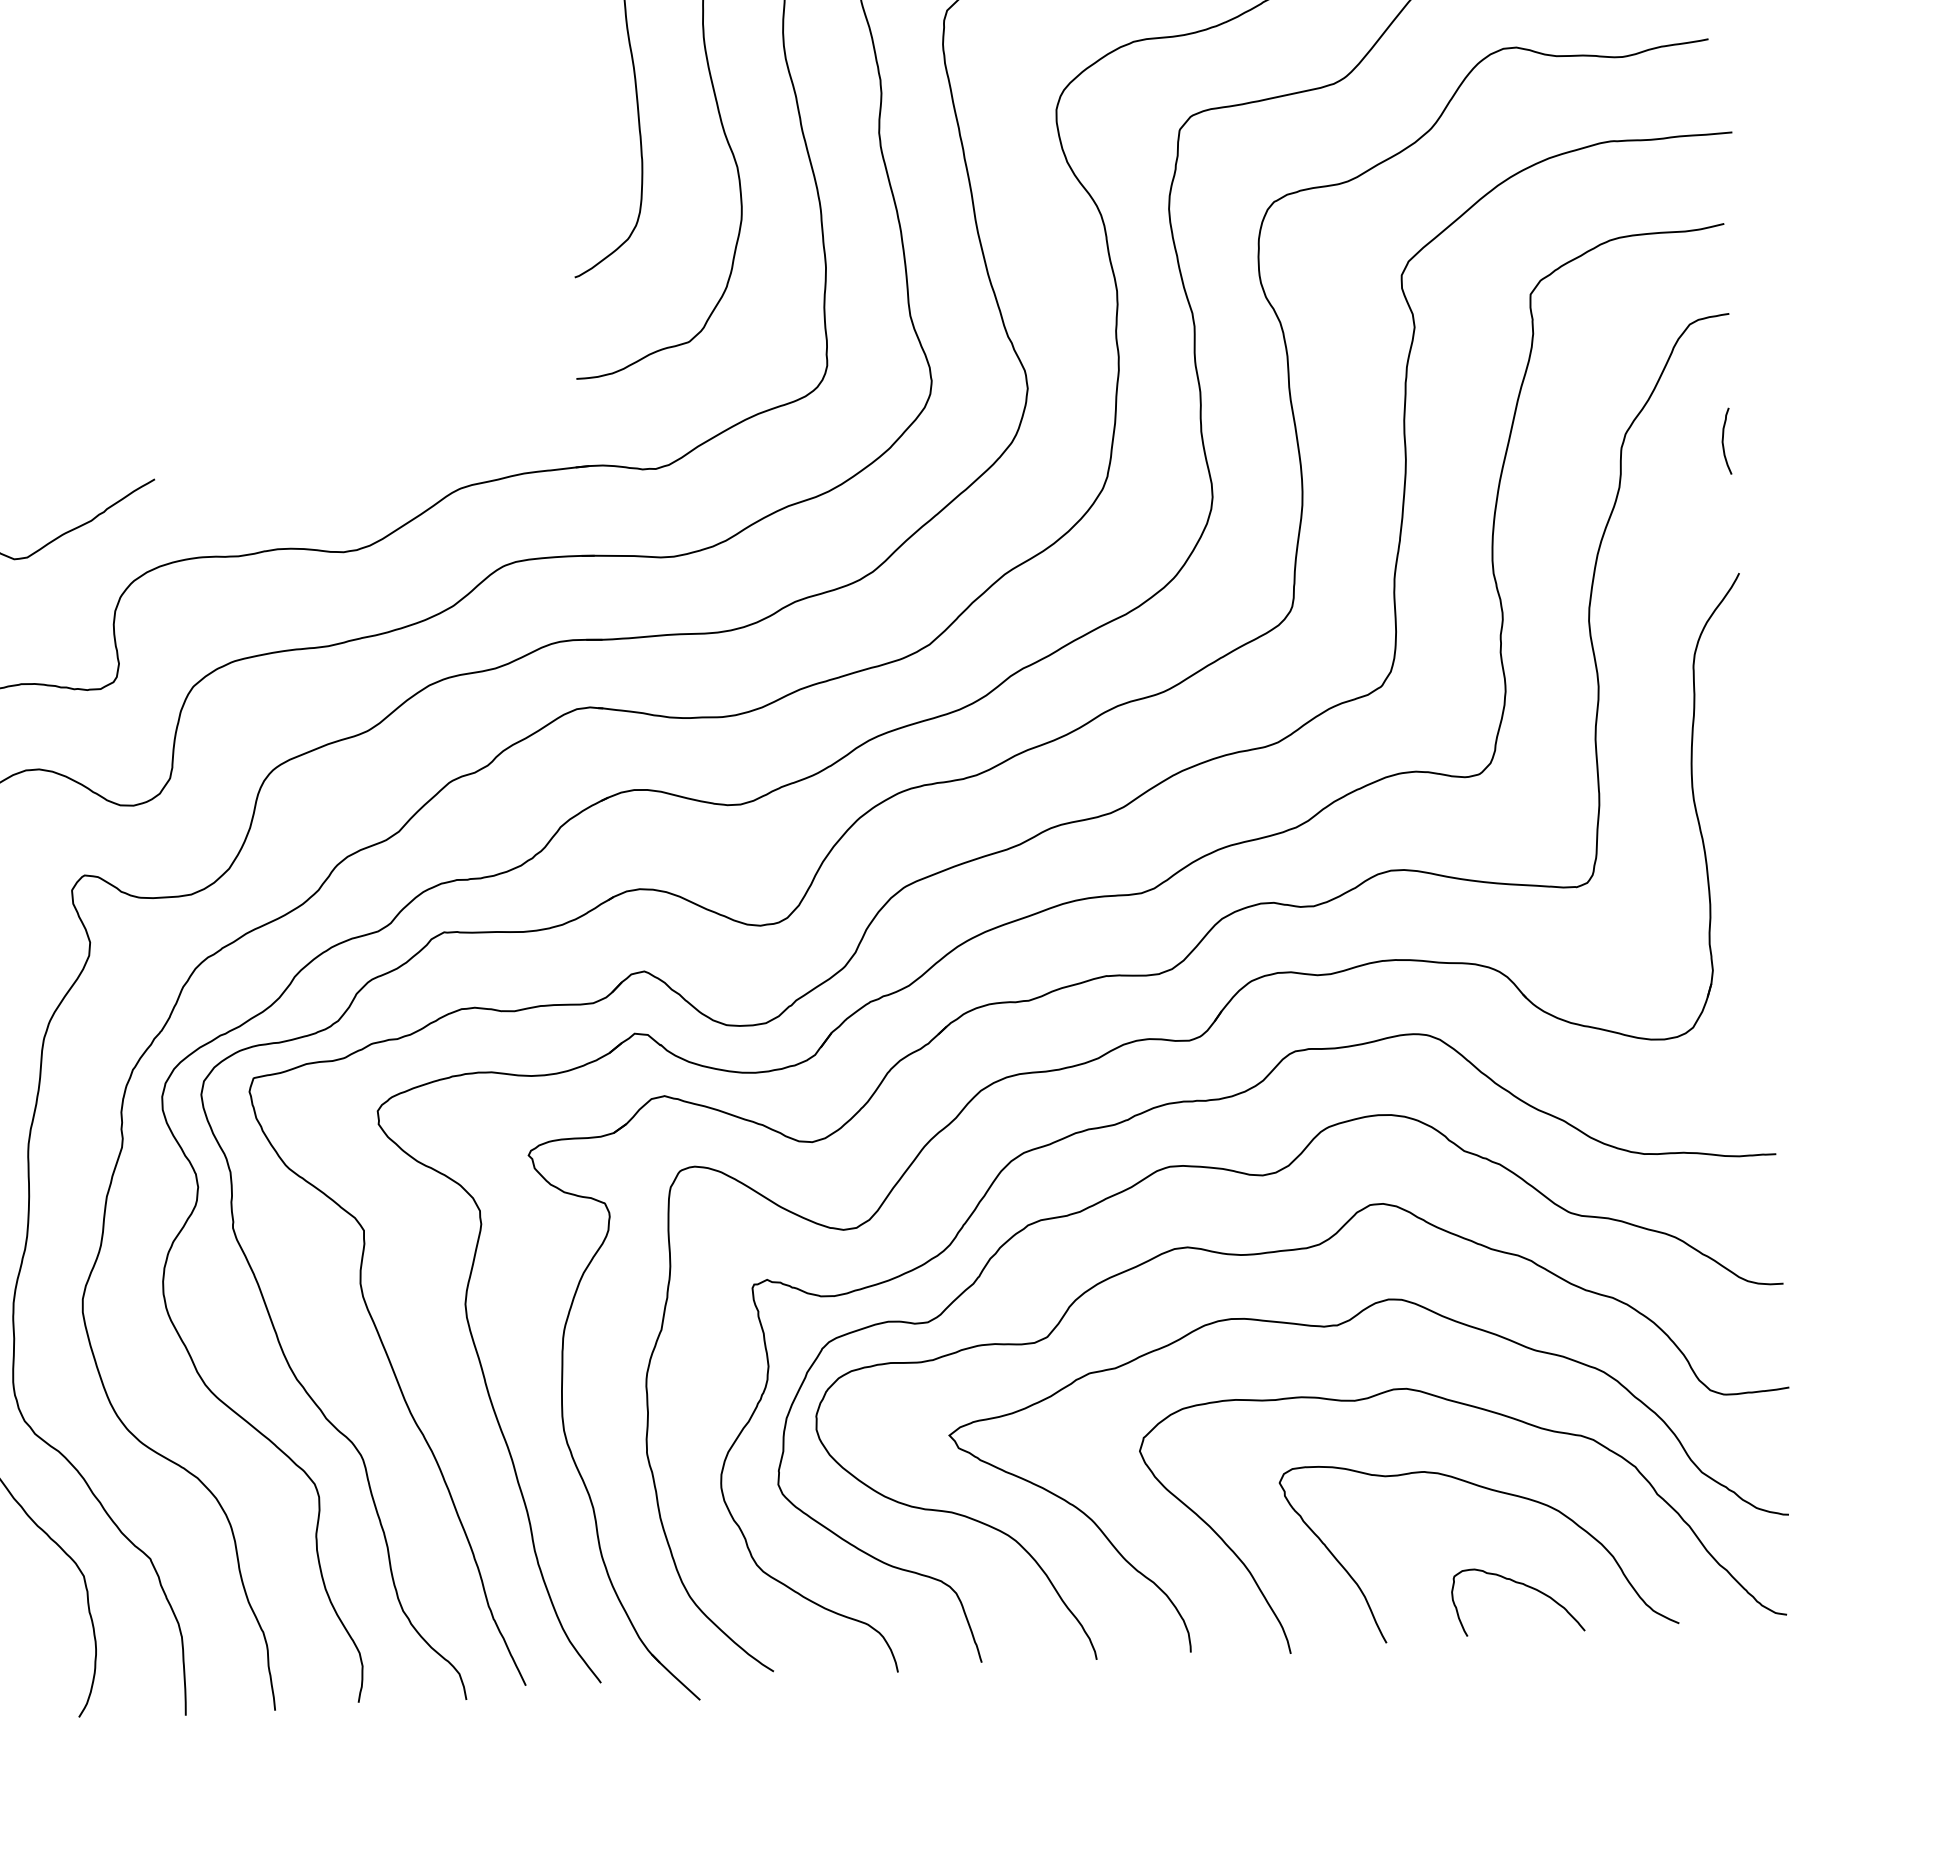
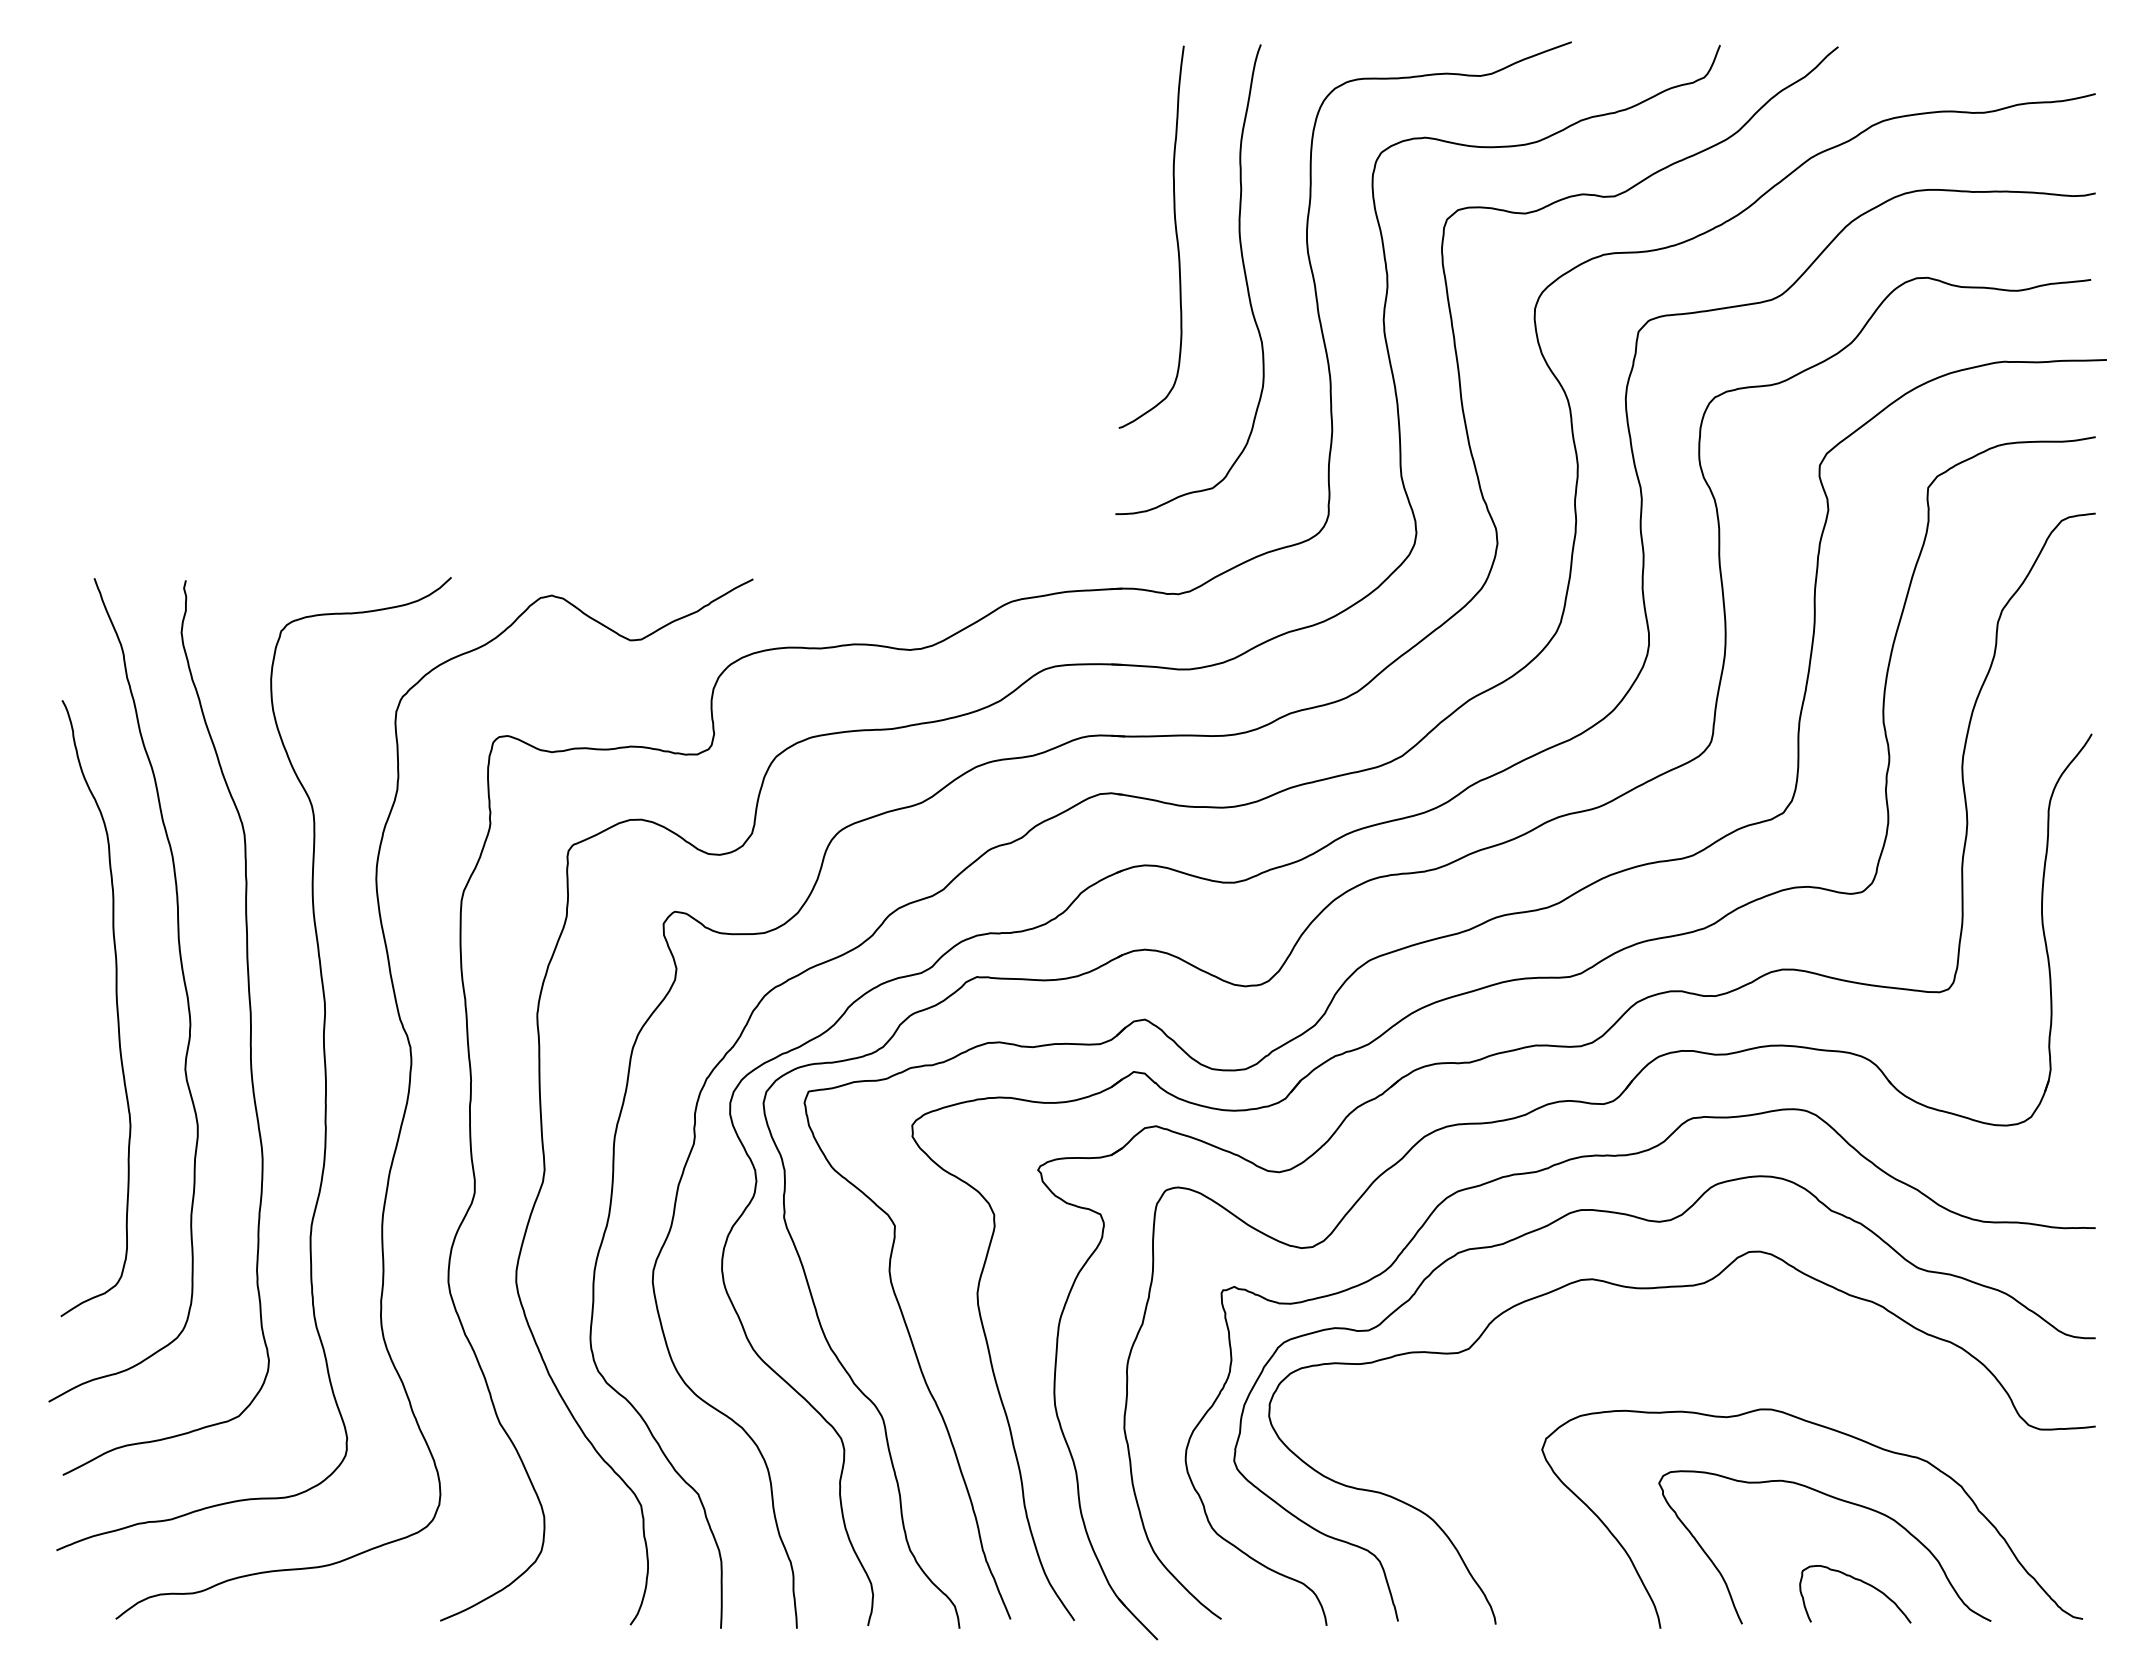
curve: (1724, 439) -> (2085, 619), removed
curve: (1338, 1326) -> (1716, 1353), removed

